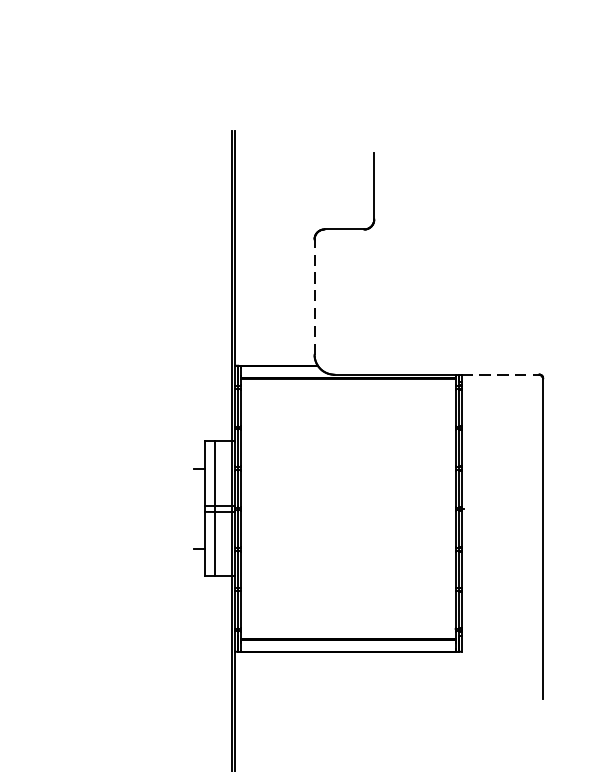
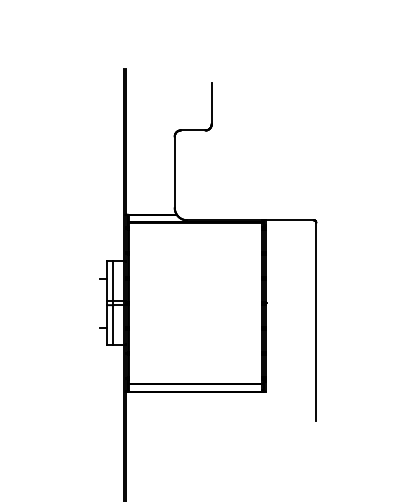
line: (314, 297) -> (174, 172), dashed -> solid
line: (500, 375) -> (289, 220), dashed -> solid

